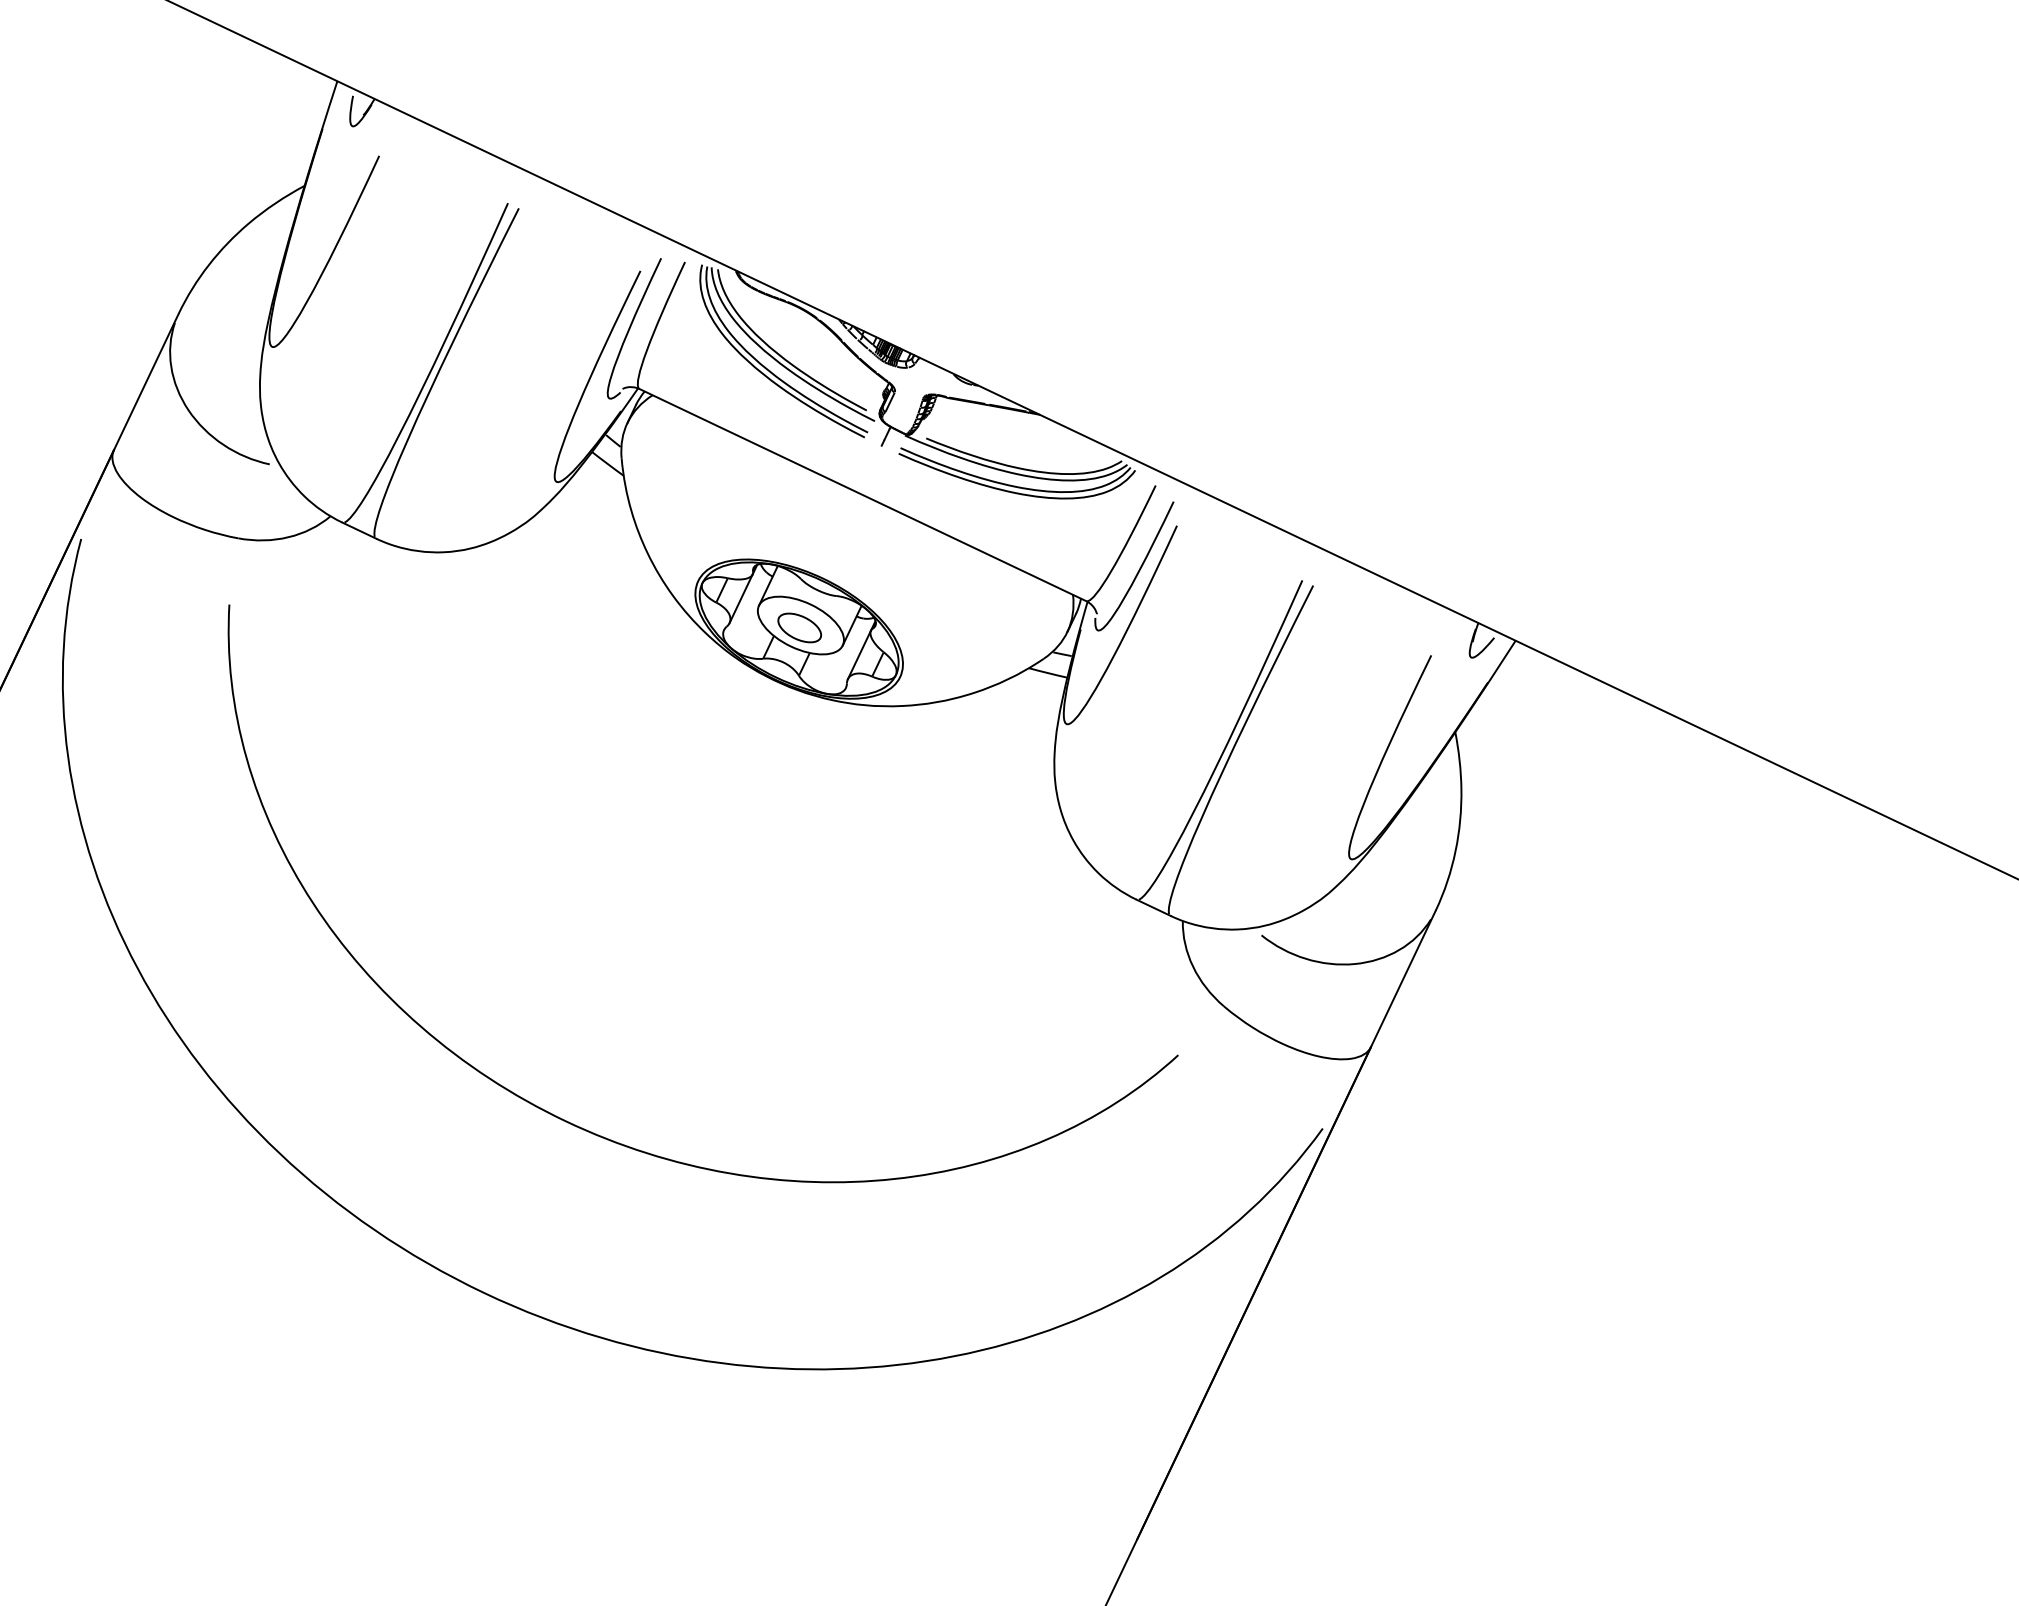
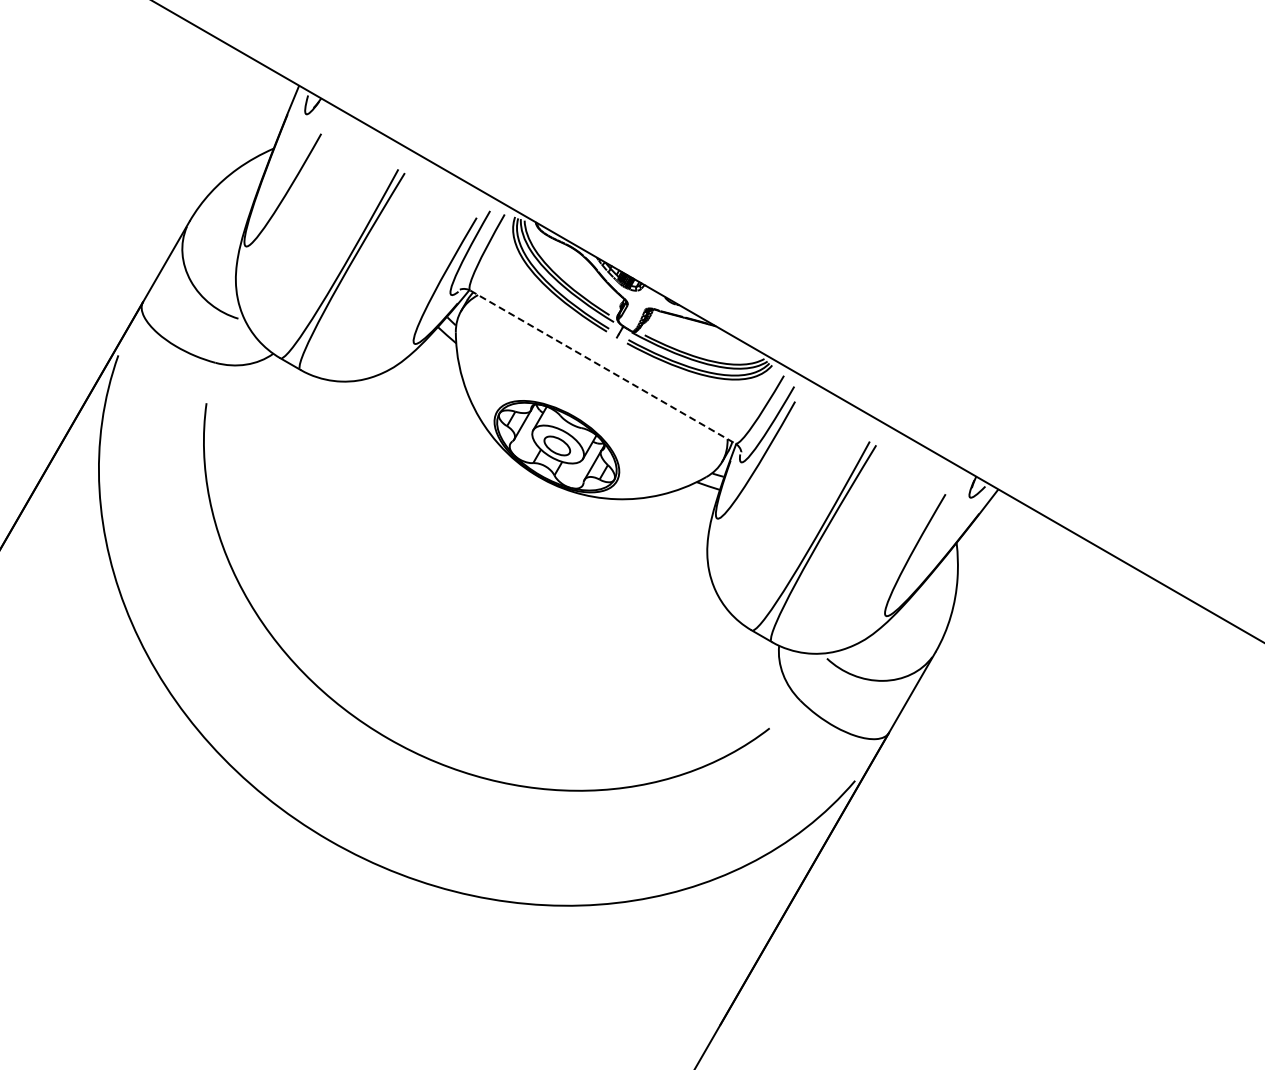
line: (862, 495) -> (602, 367), solid -> dashed

